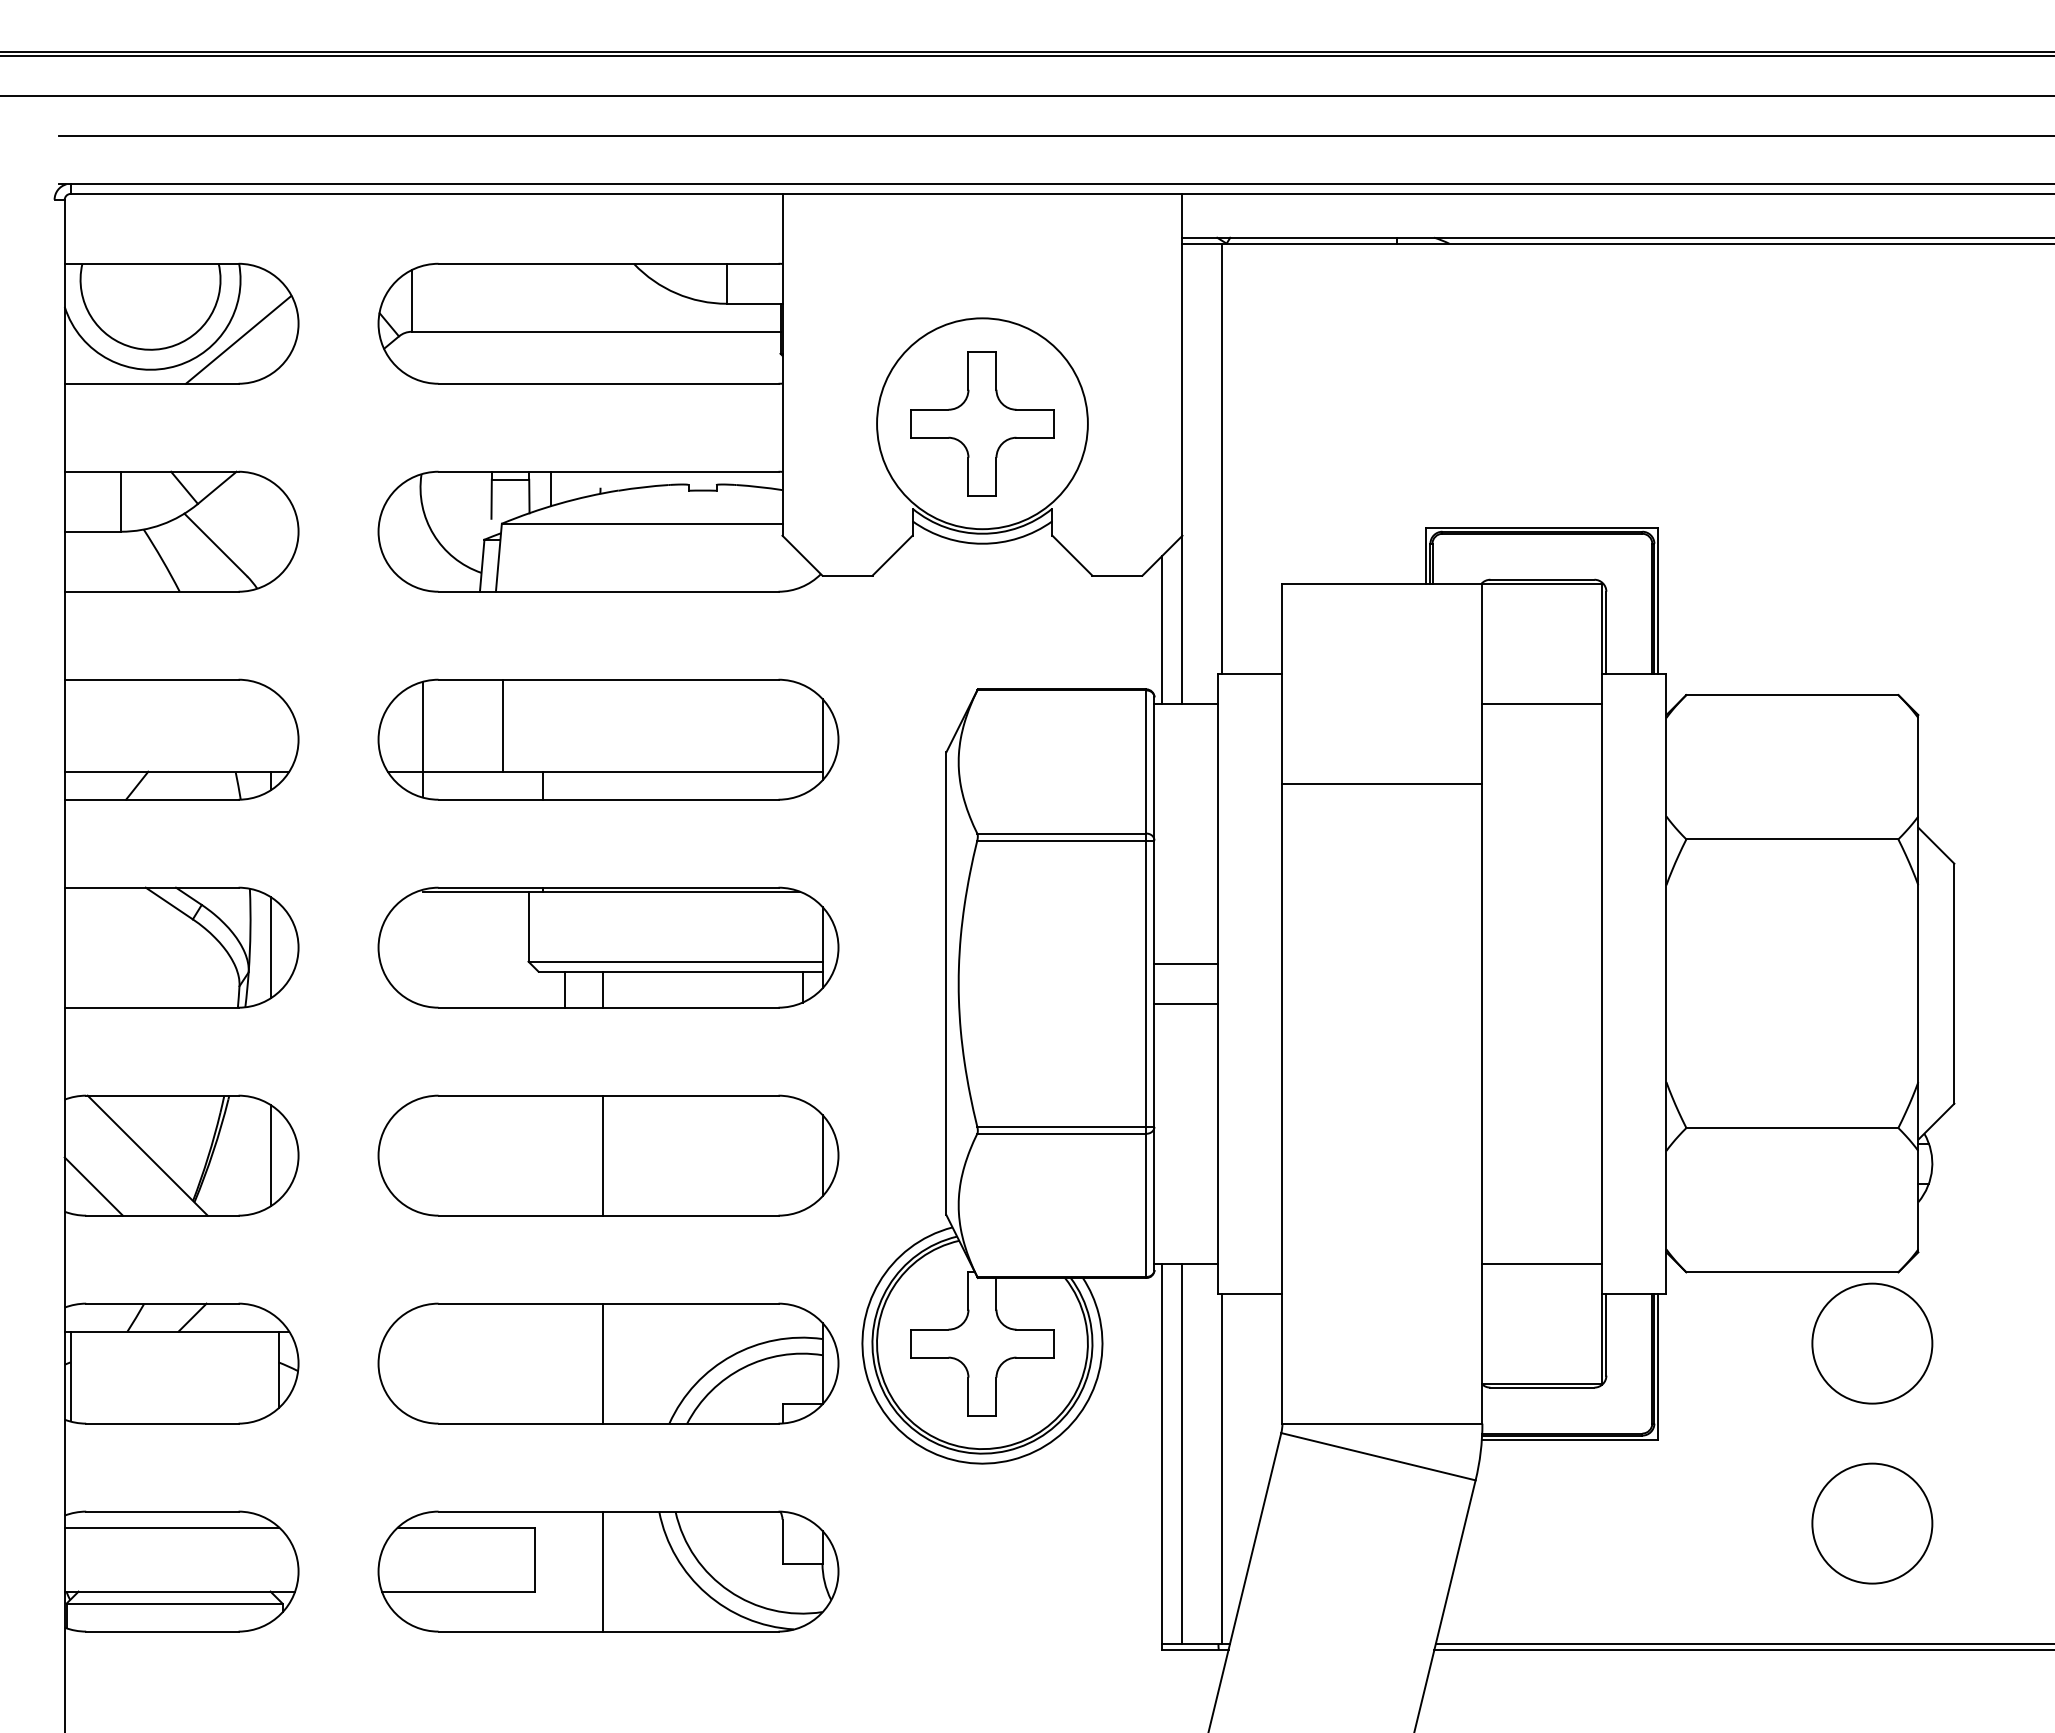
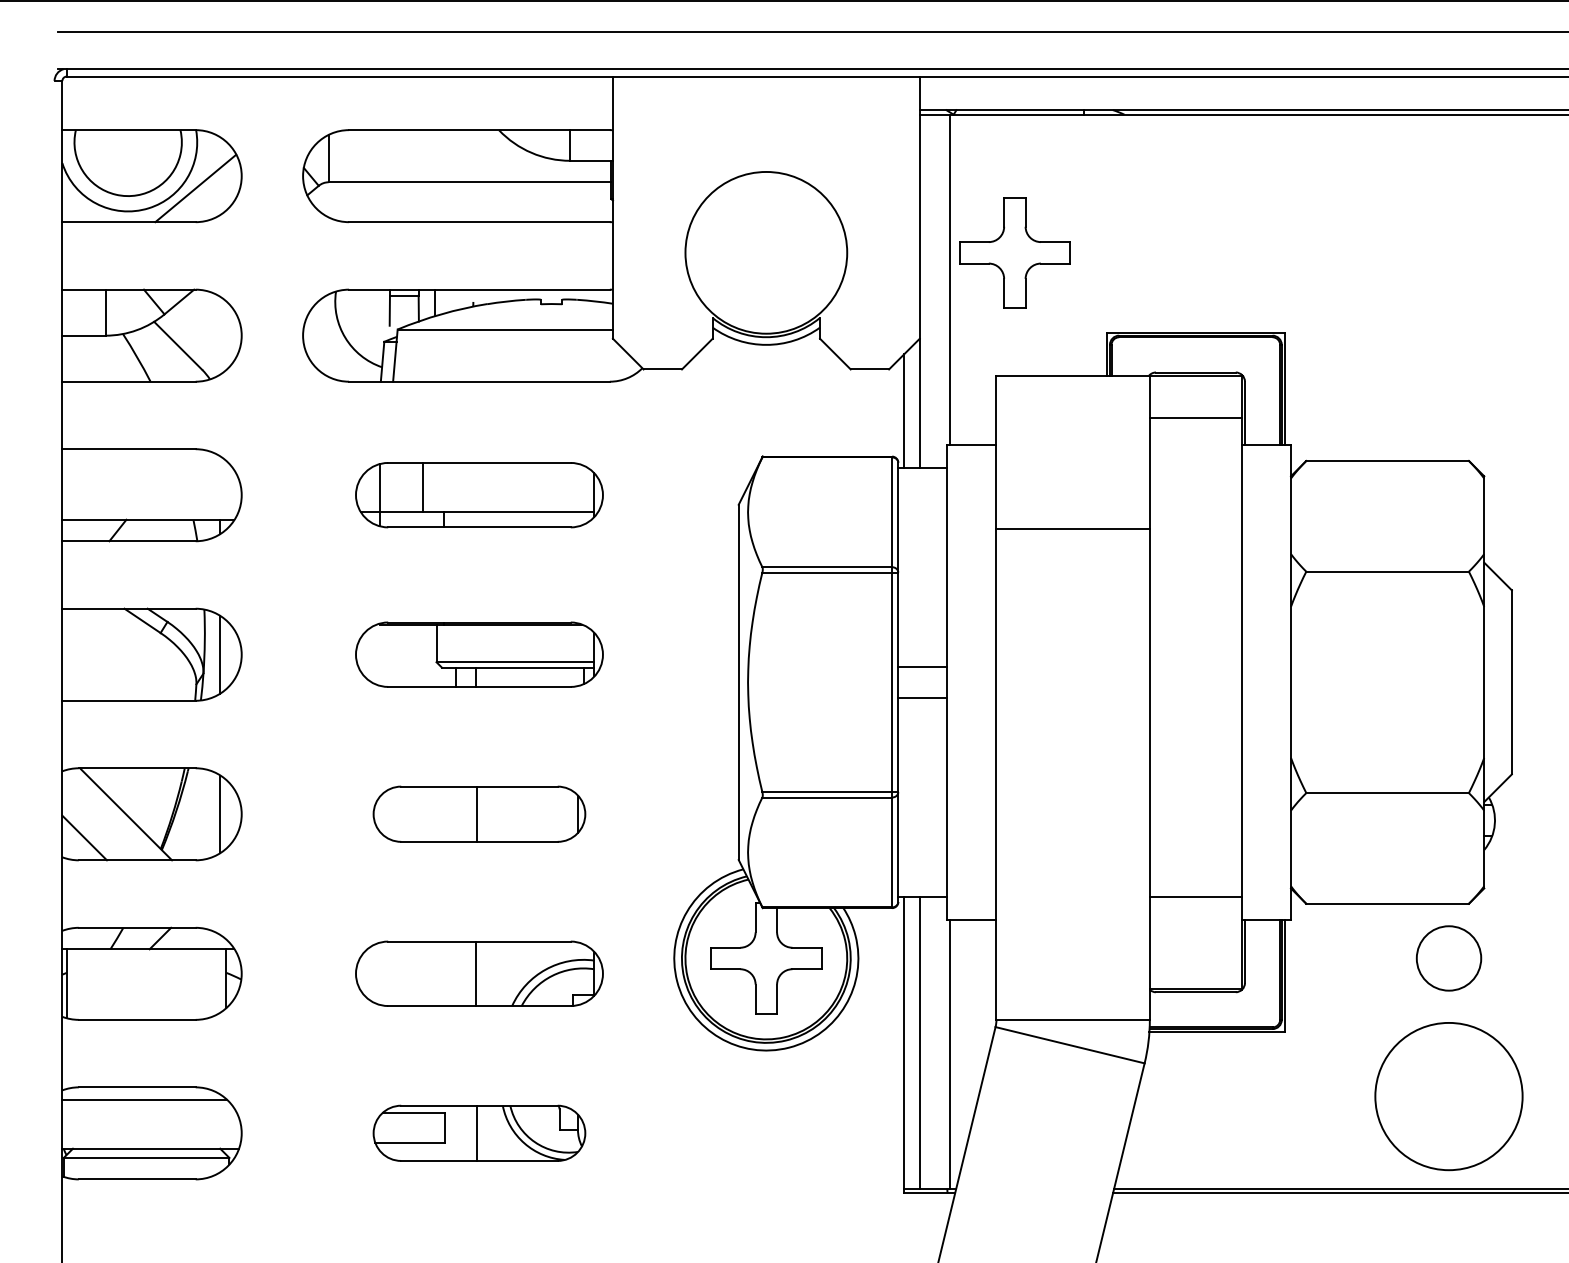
part: (982, 423) -> (1014, 252), moved
line: (1542, 703) -> (1195, 417), moved
part: (608, 739) -> (479, 495), size x0.7
part: (608, 947) -> (479, 654), size x0.7
part: (608, 1155) -> (479, 814), size x0.6
circle: (1872, 1343) -> (1449, 958), size x0.7
part: (608, 1363) -> (479, 973), size x0.7
circle: (1872, 1523) -> (1449, 1096), size x1.6
part: (608, 1571) -> (479, 1133), size x0.6

